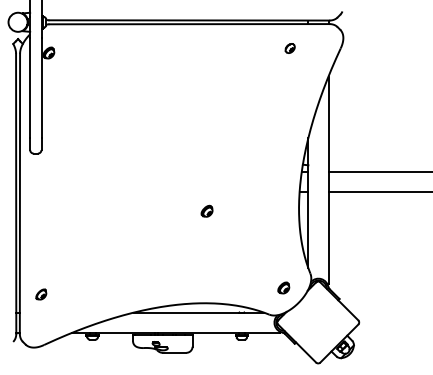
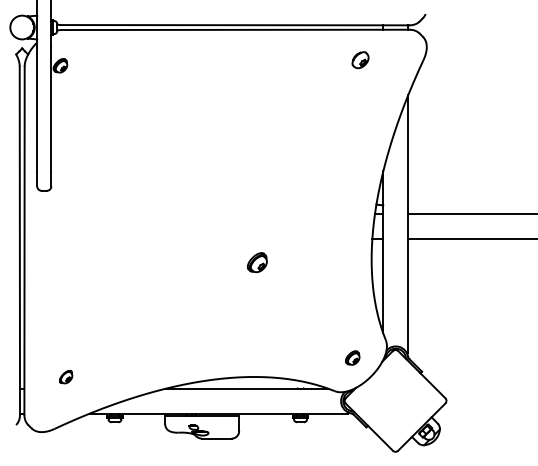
part: (290, 48) -> (360, 59), size x1.4
part: (206, 211) -> (256, 262), size x1.4
part: (41, 294) -> (66, 377), moved

